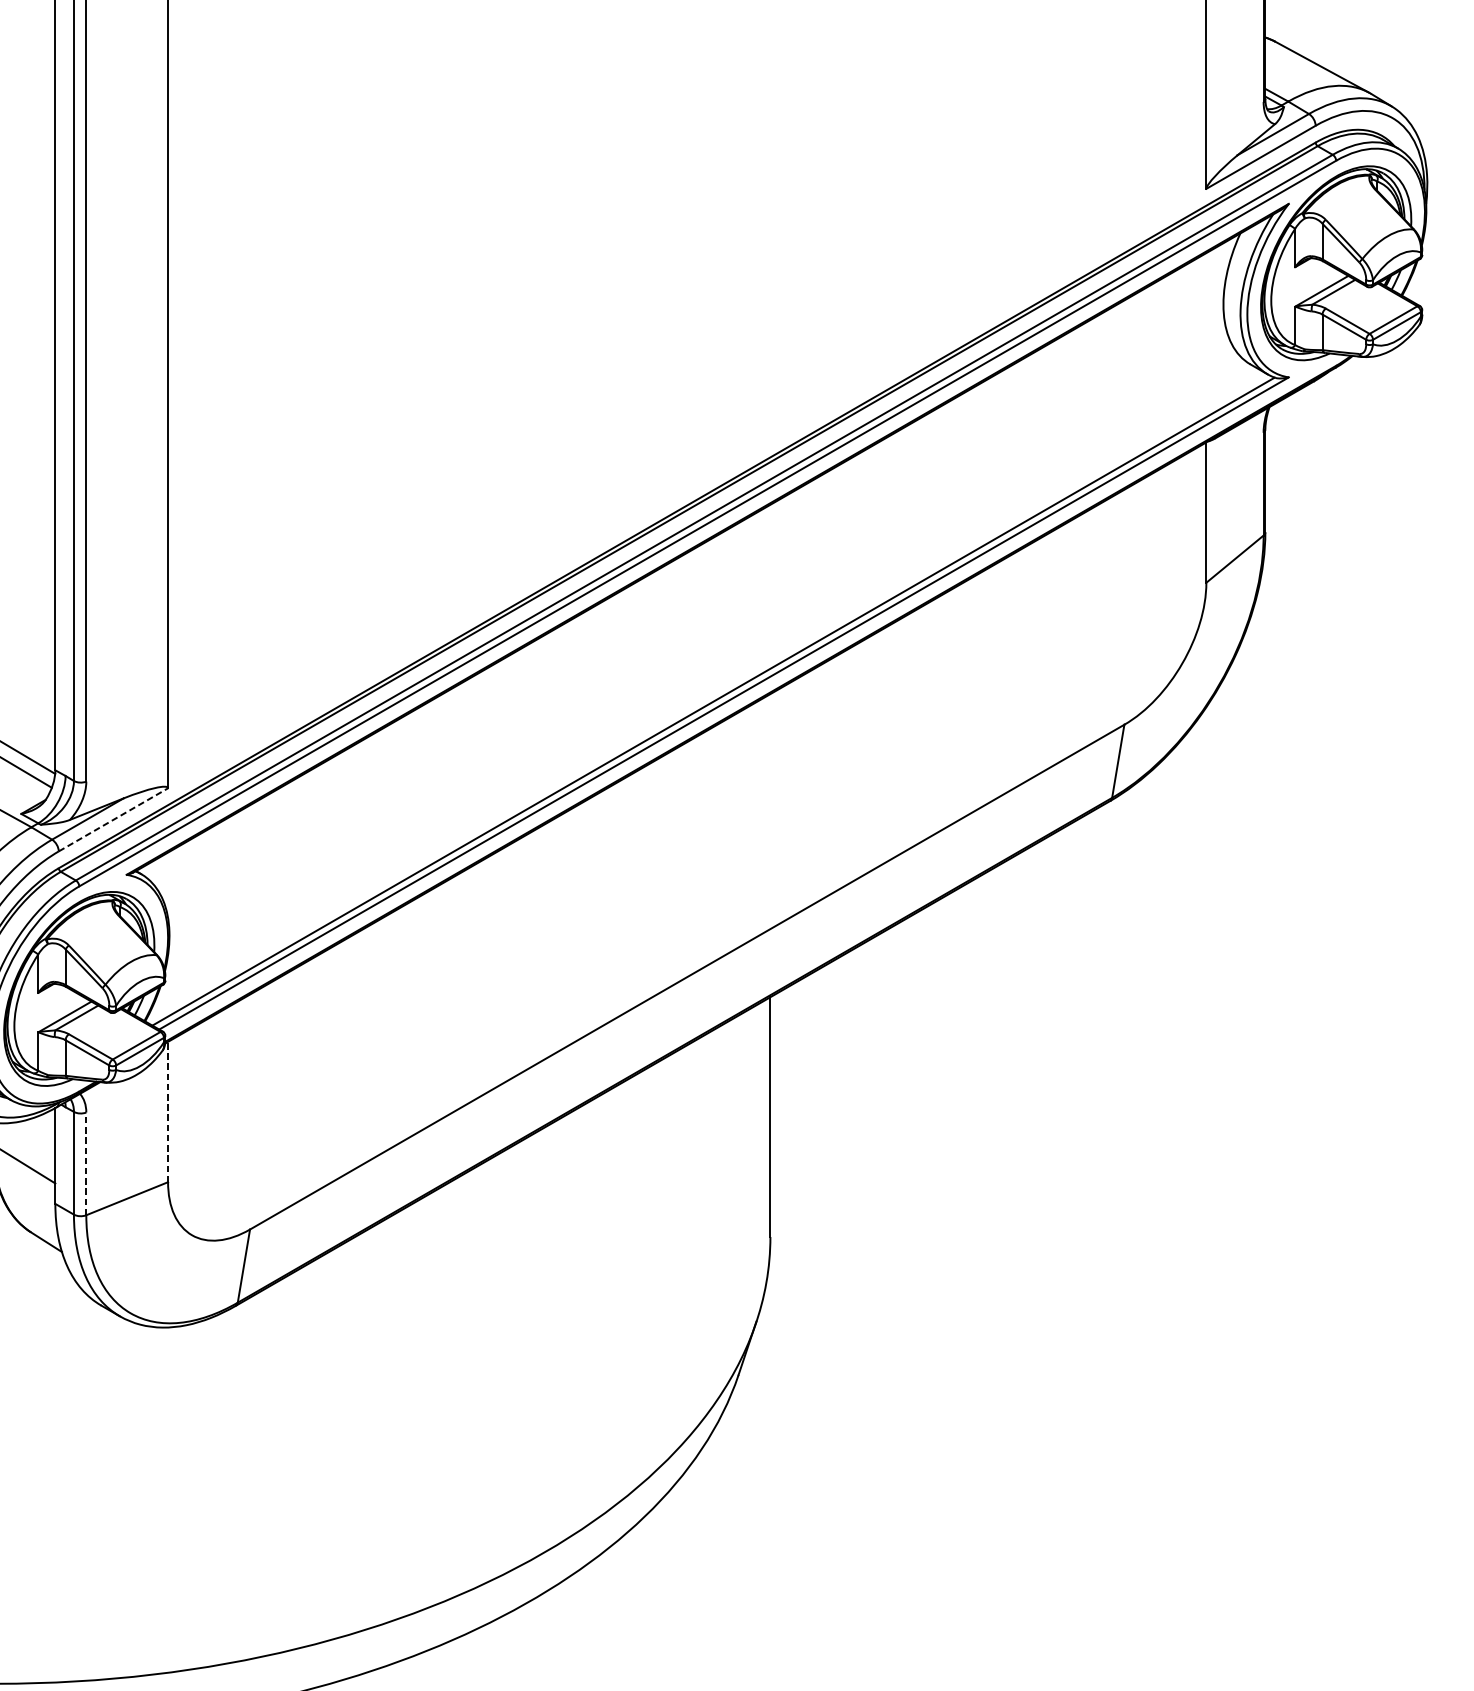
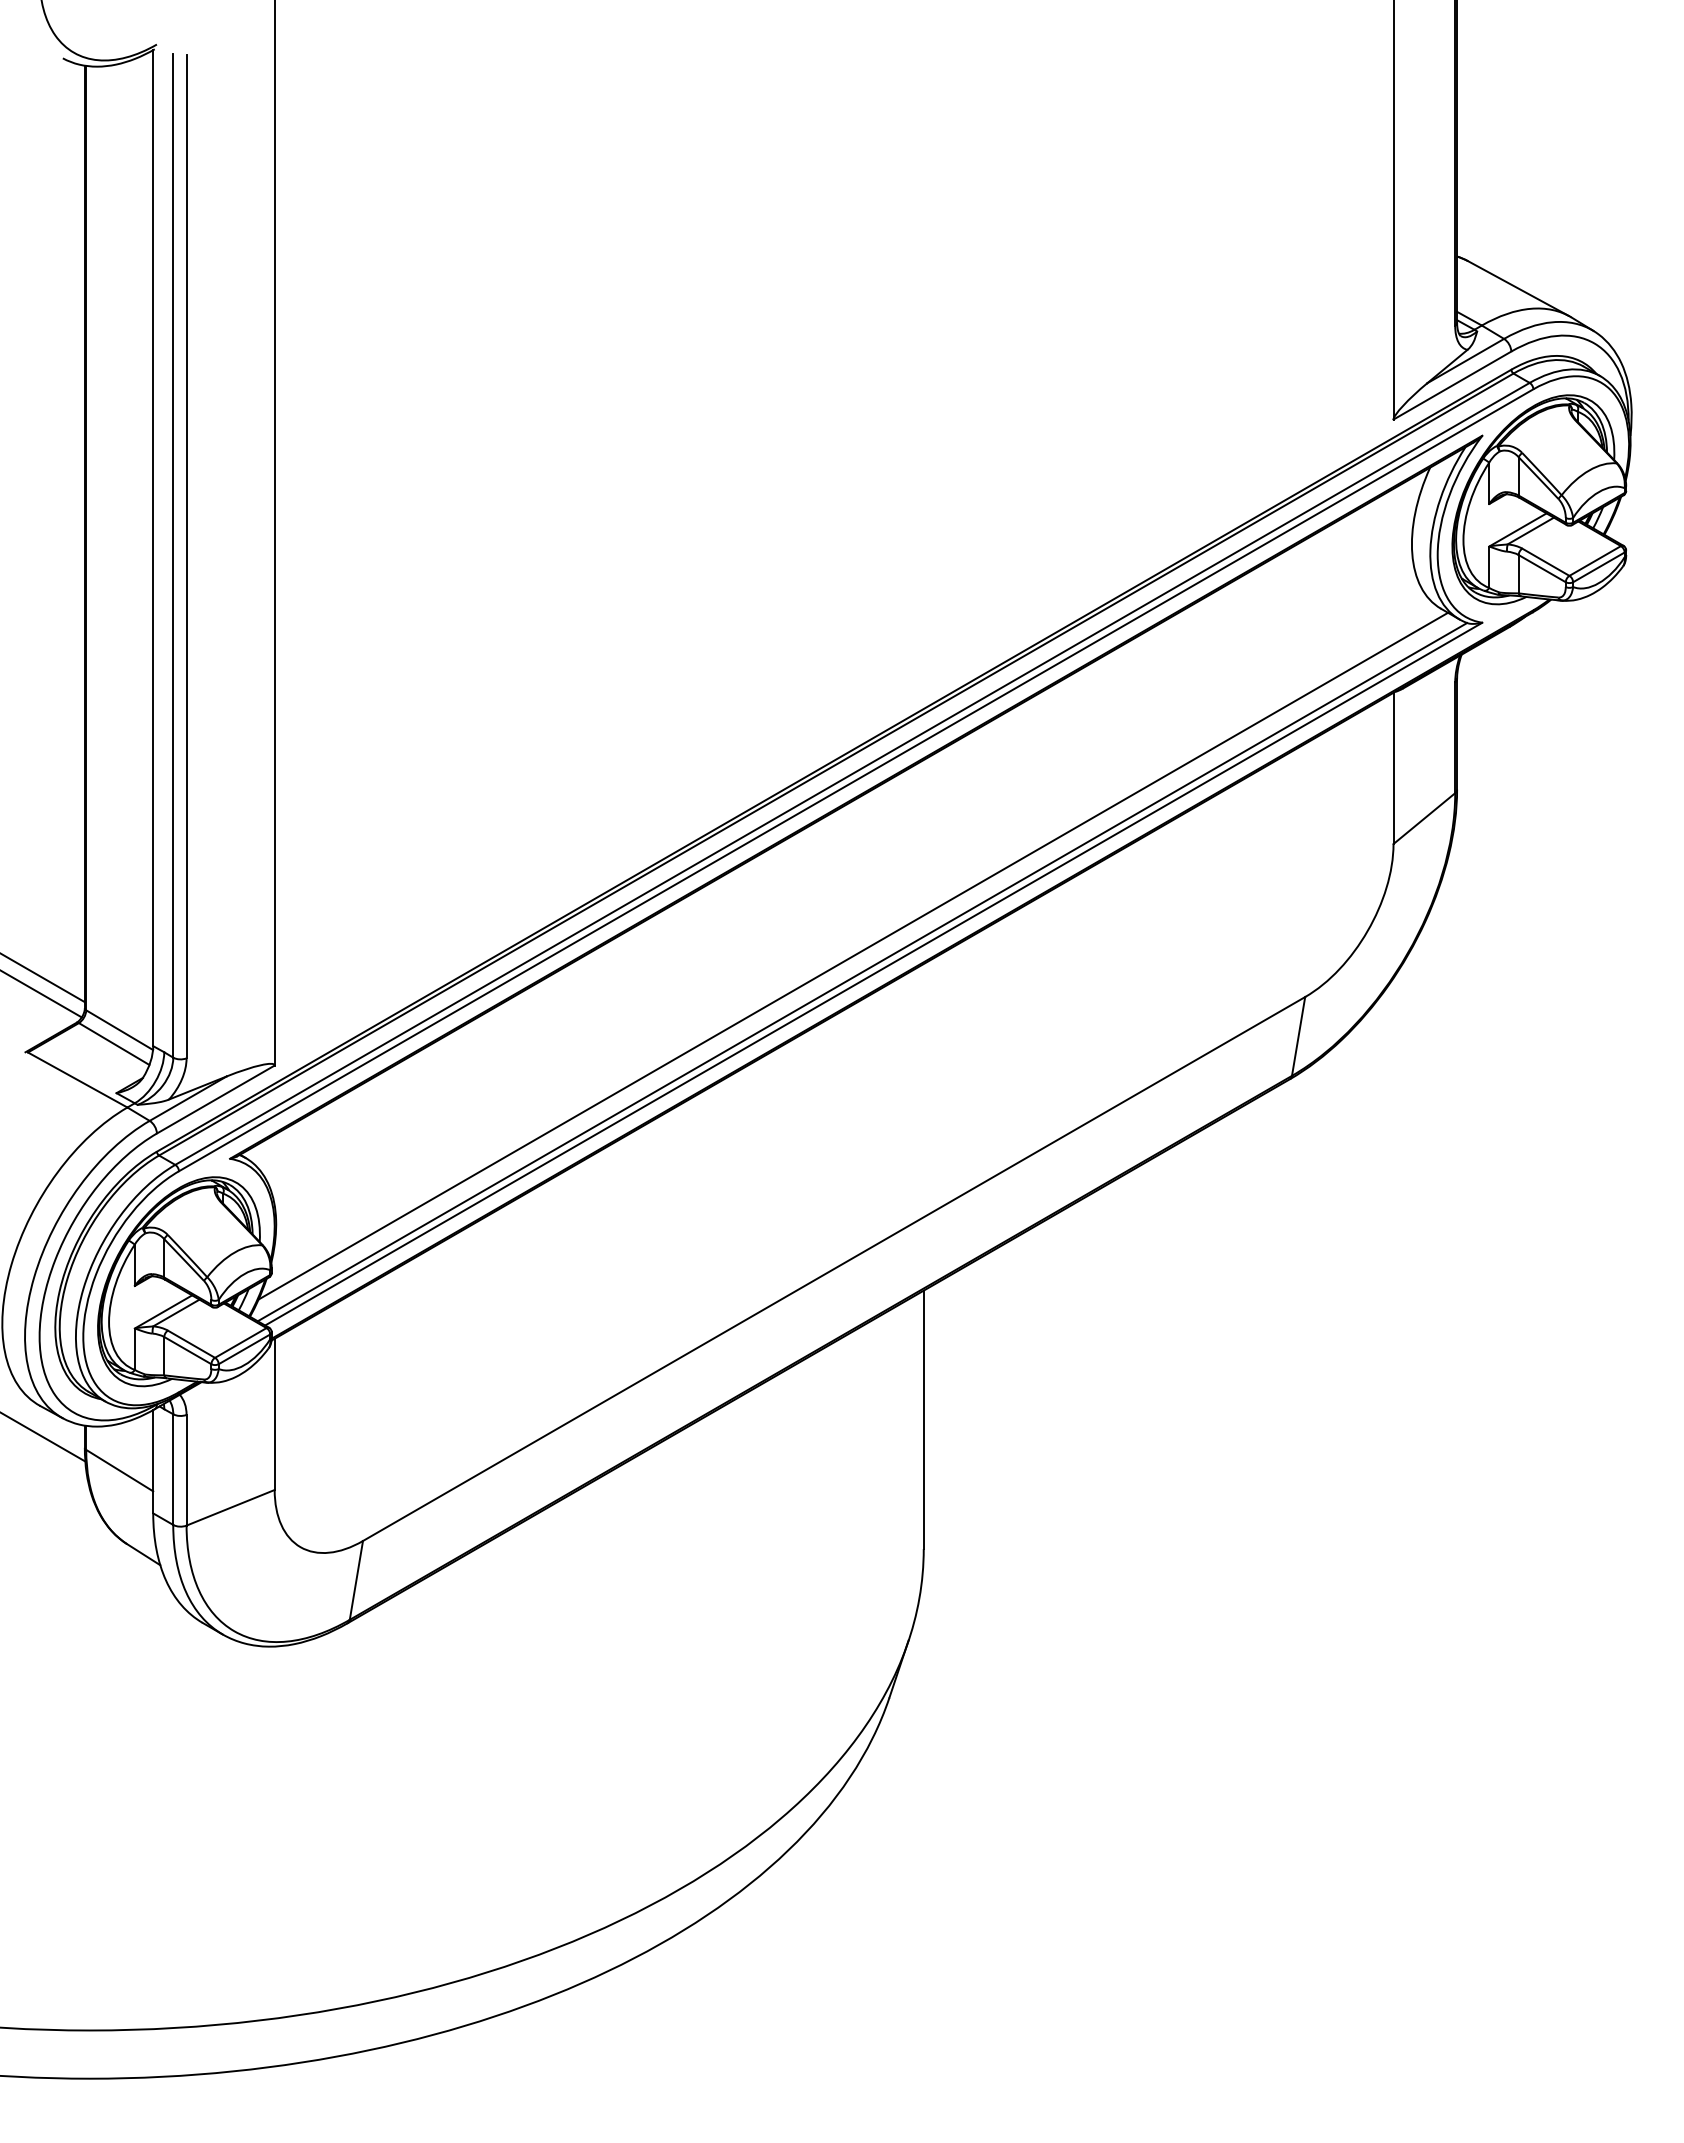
line: (705, 686) -> (853, 955), added
line: (113, 819) -> (215, 1099), dashed -> solid
line: (167, 1112) -> (274, 1414), dashed -> solid
line: (86, 1163) -> (186, 1469), dashed -> solid

